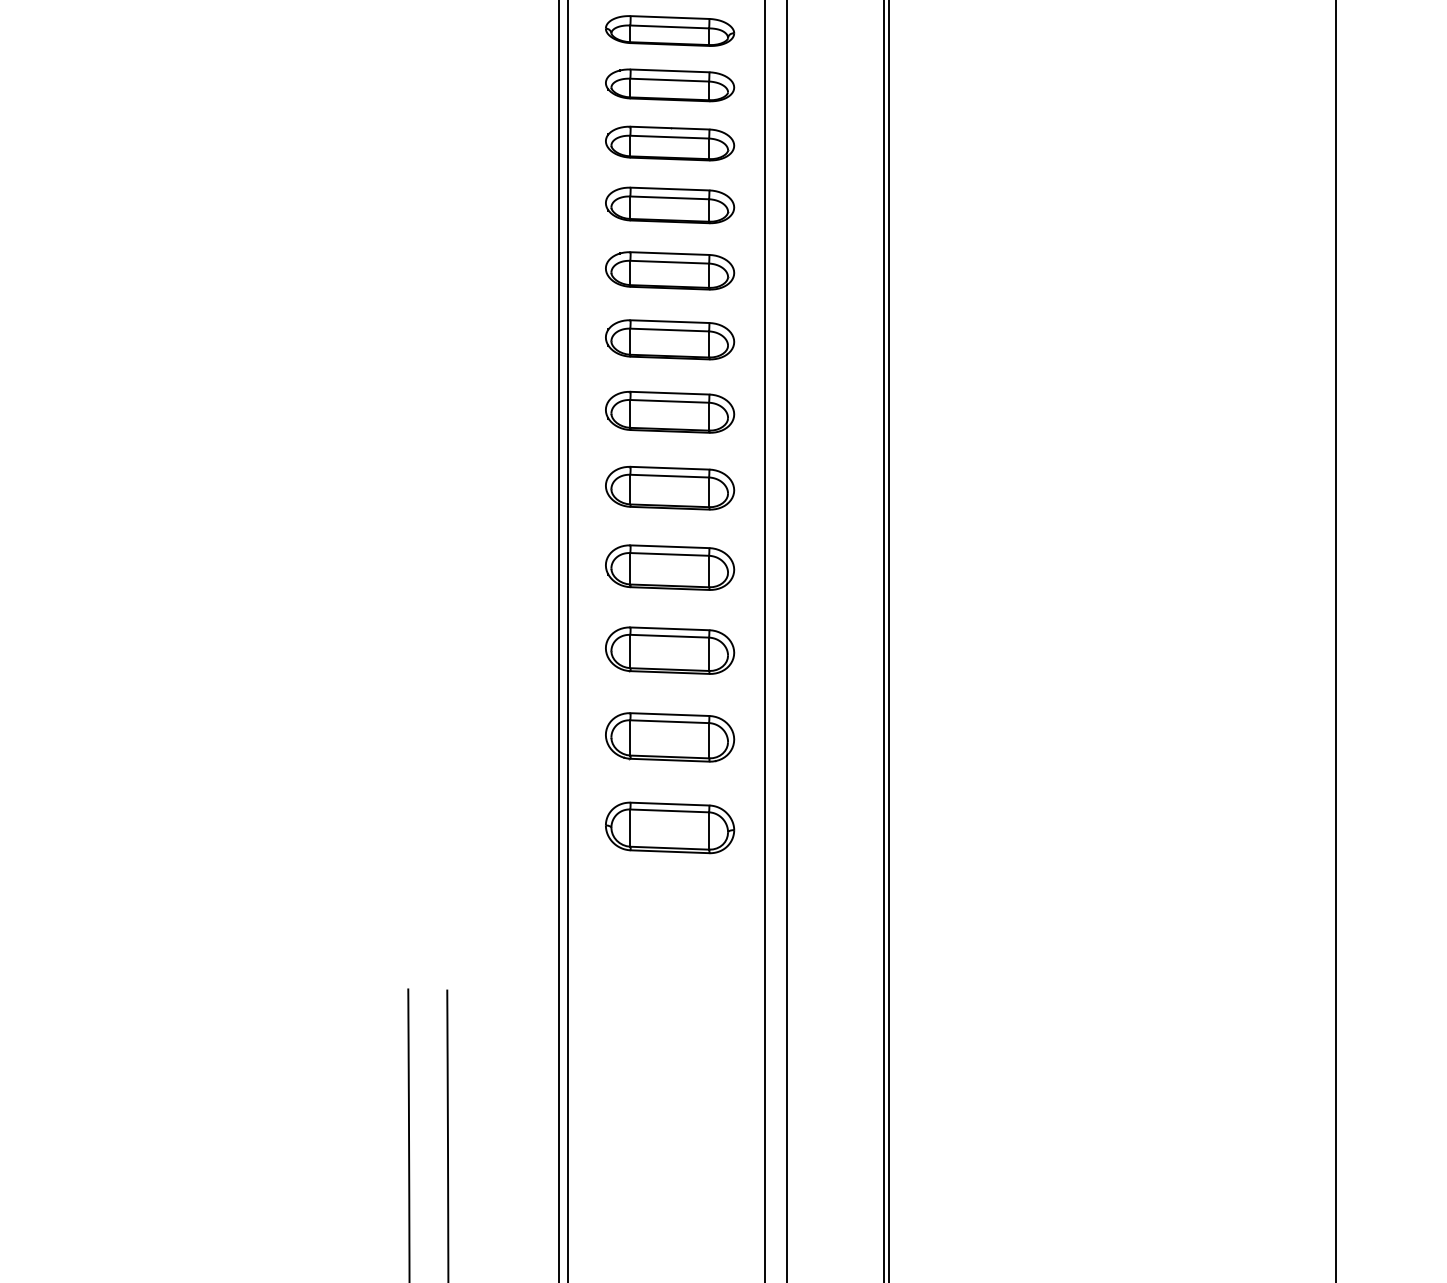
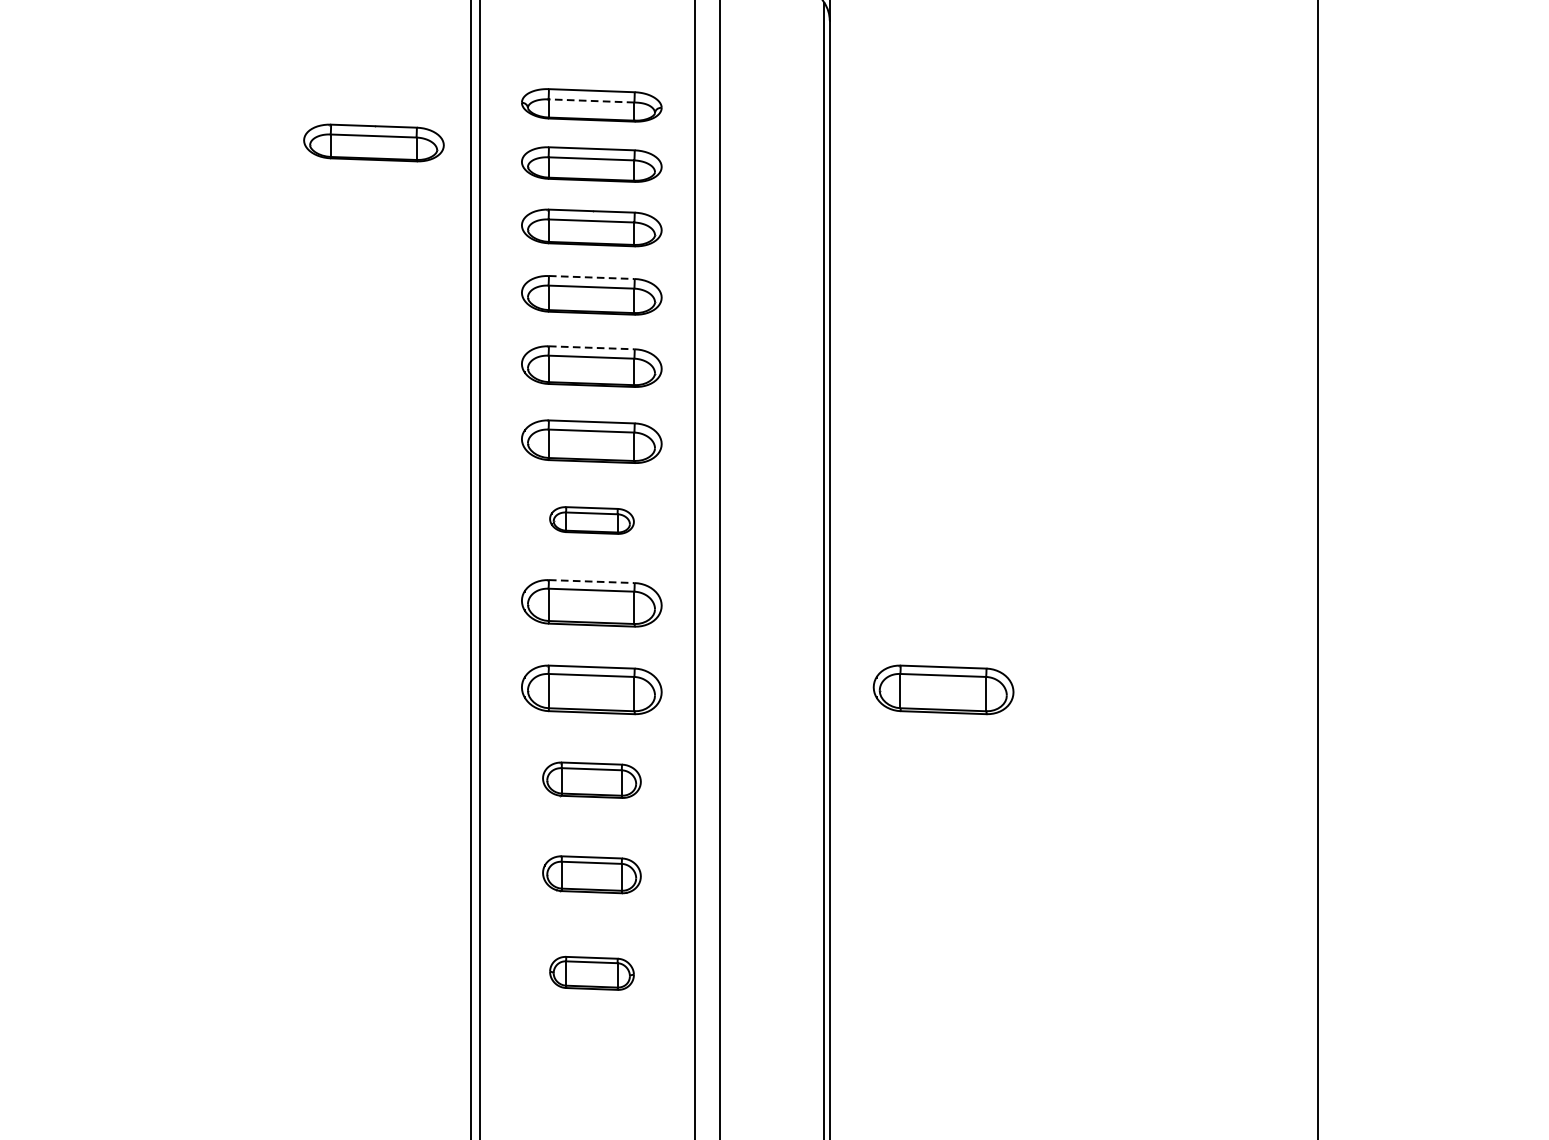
line: (669, 26) -> (591, 100), solid -> dashed
part: (470, 65) -> (374, 142), added
line: (670, 189) -> (592, 277), solid -> dashed
line: (670, 253) -> (592, 347), solid -> dashed
part: (670, 411) -> (592, 519), size x0.6
line: (670, 468) -> (592, 581), solid -> dashed
part: (993, 567) -> (944, 689), added
part: (670, 650) -> (592, 780), size x0.7
part: (670, 737) -> (592, 874), size x0.7
part: (670, 827) -> (592, 972), size x0.6

